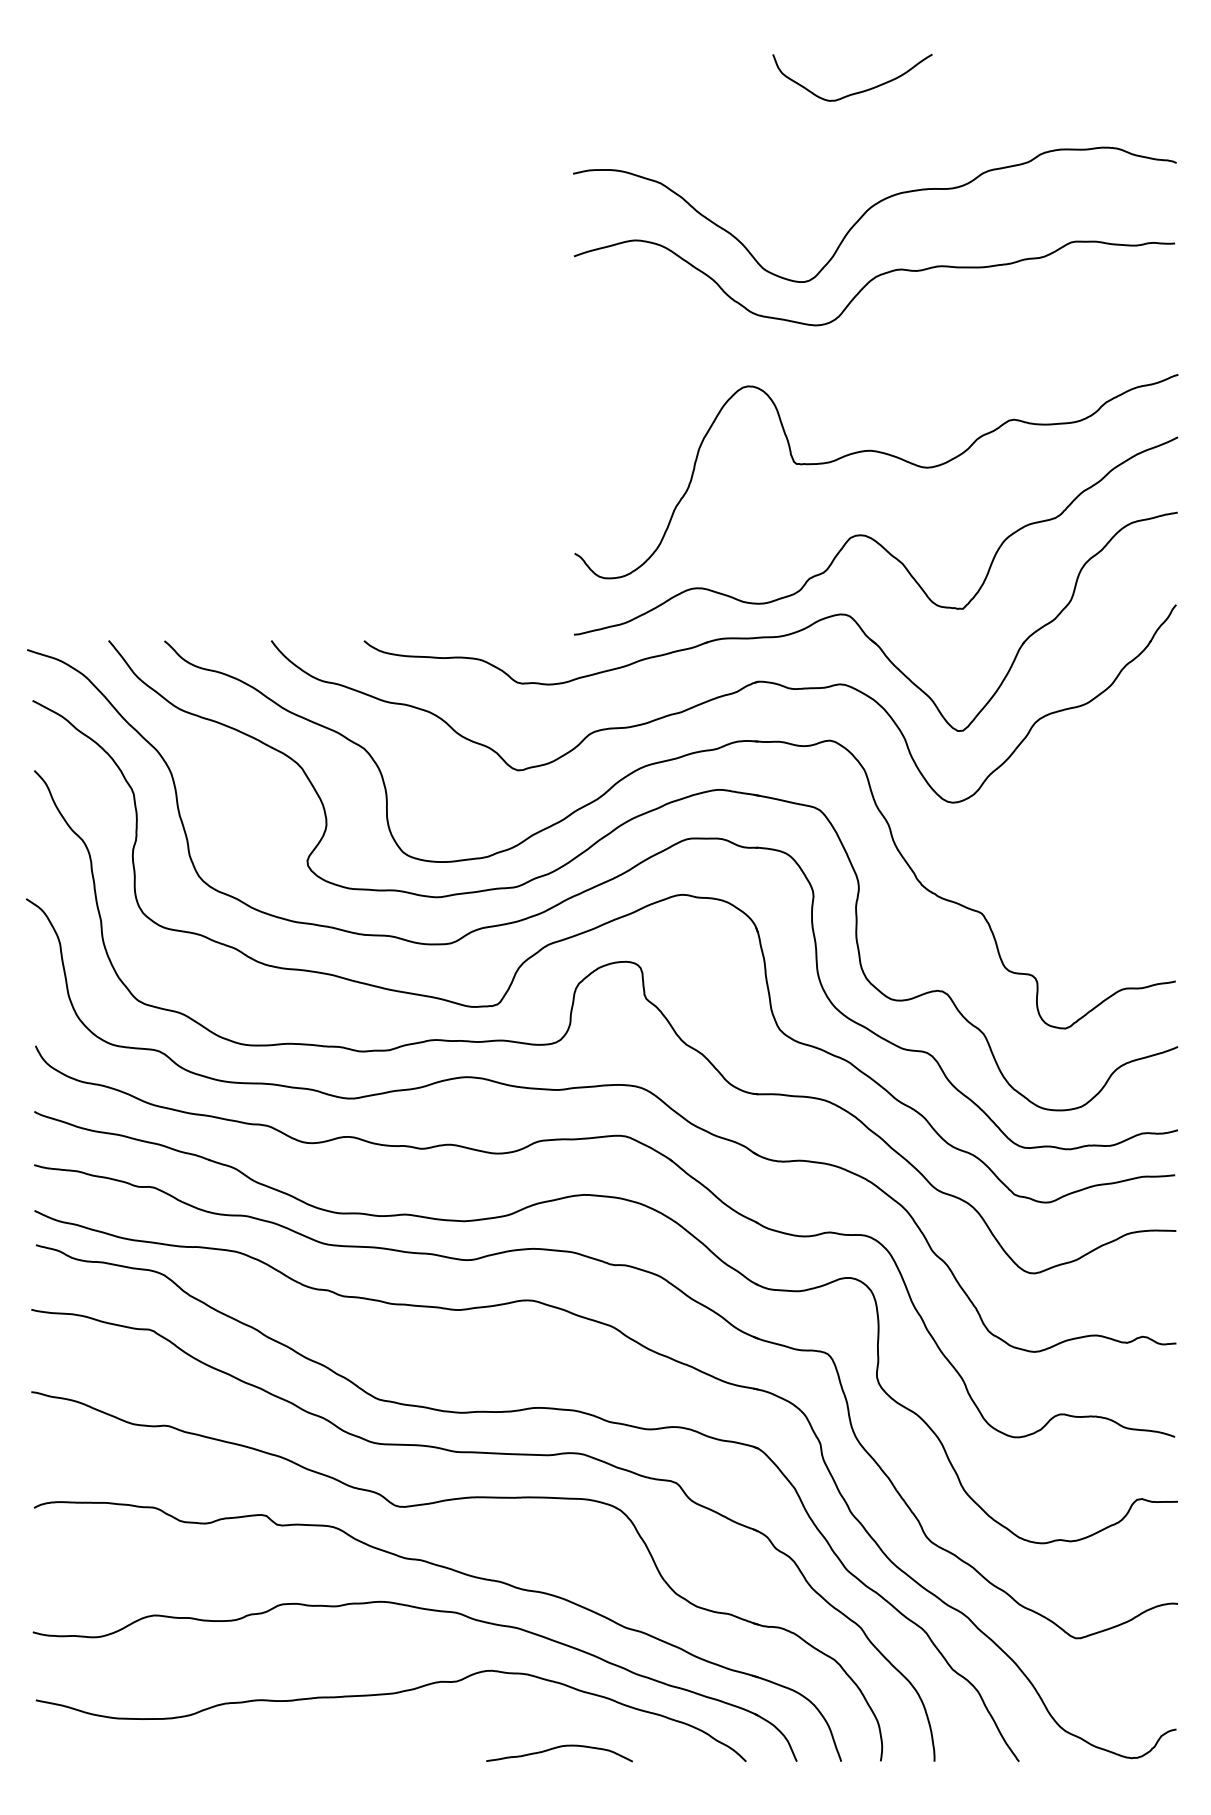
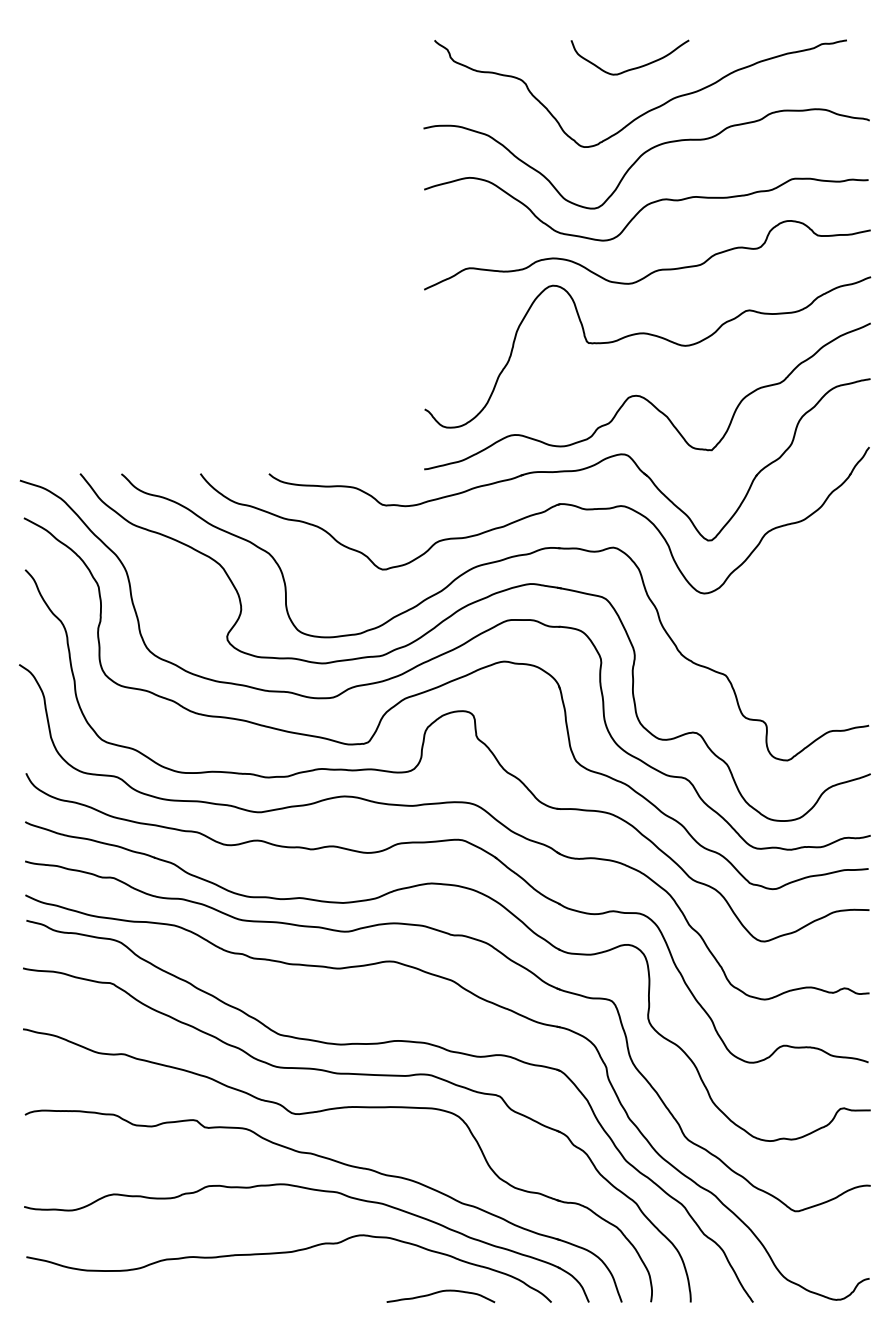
curve: (877, 149) -> (648, 110), added
curve: (885, 366) -> (654, 271), added
curve: (557, 1748) -> (439, 1292), moved

